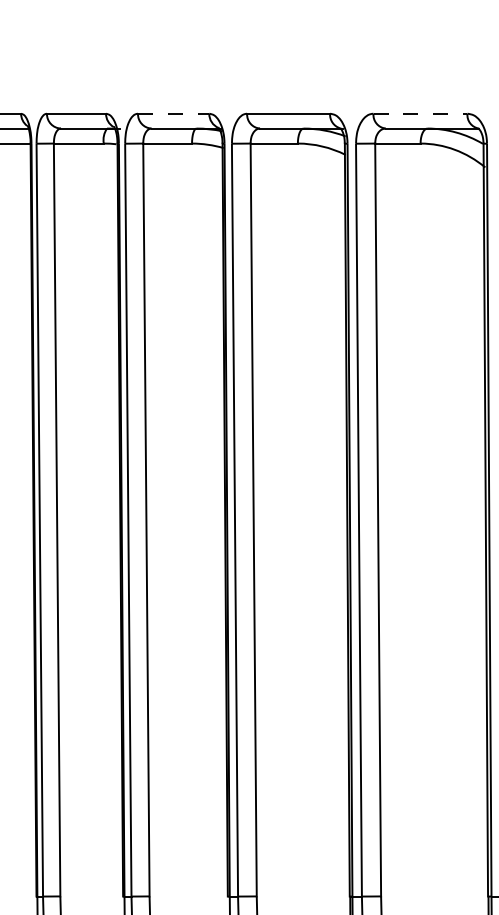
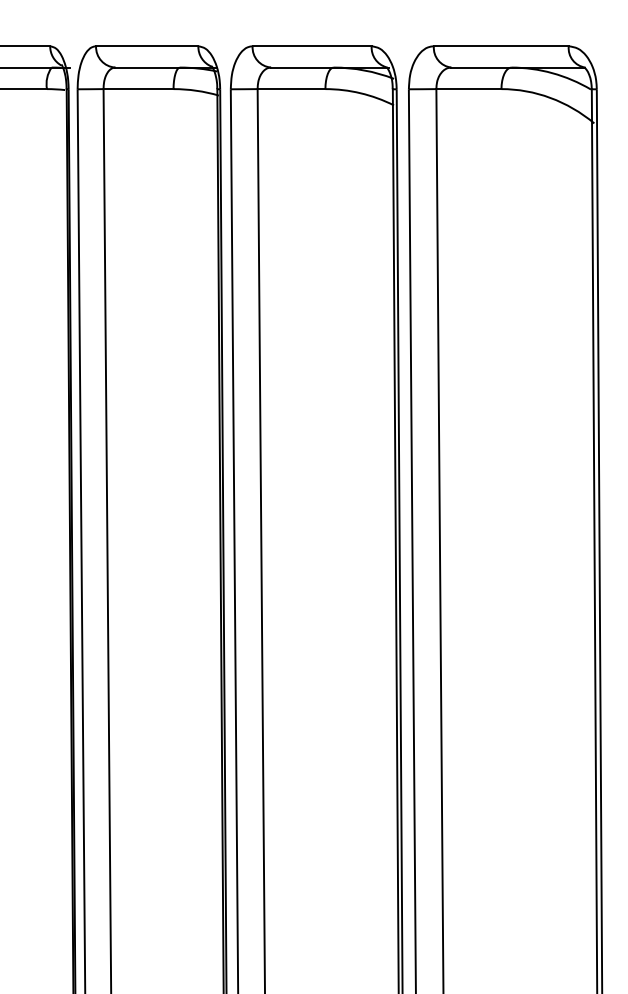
line: (173, 113) -> (146, 45), dashed -> solid
line: (420, 113) -> (501, 45), dashed -> solid

